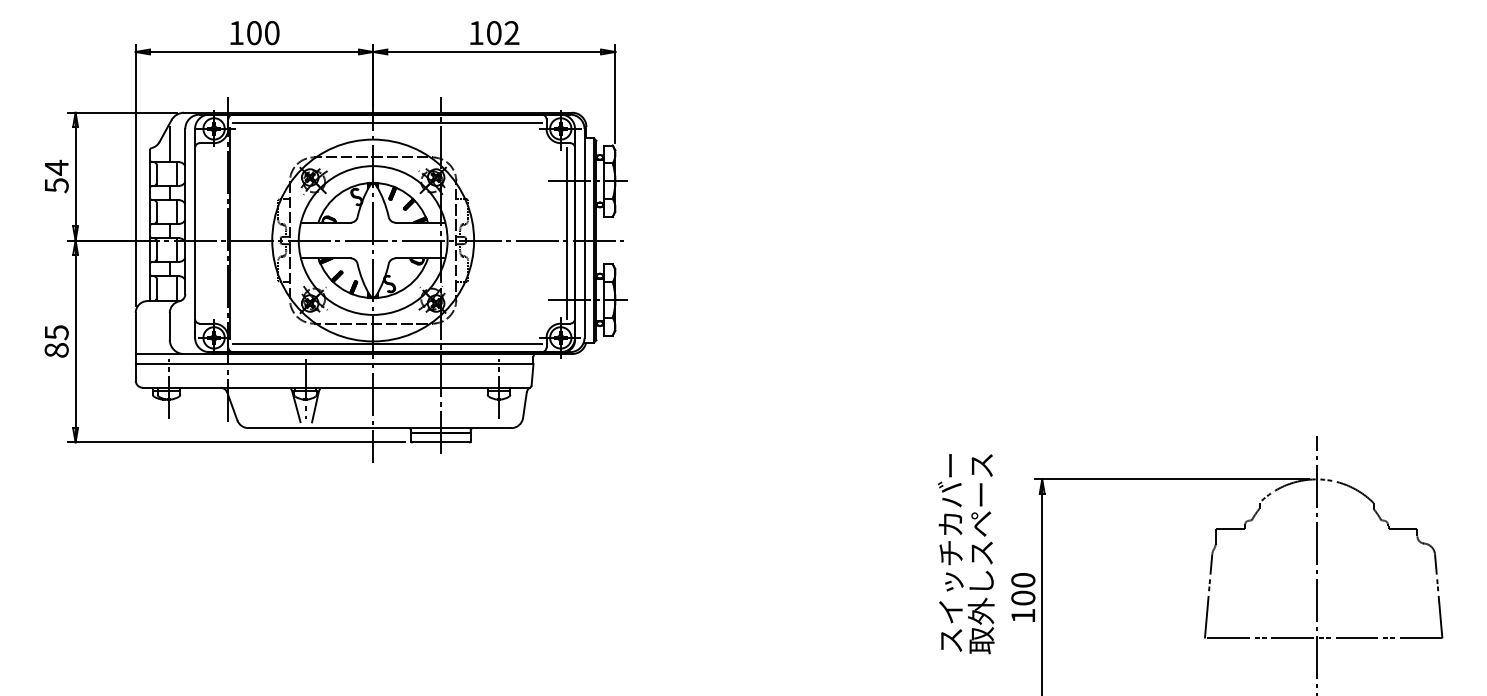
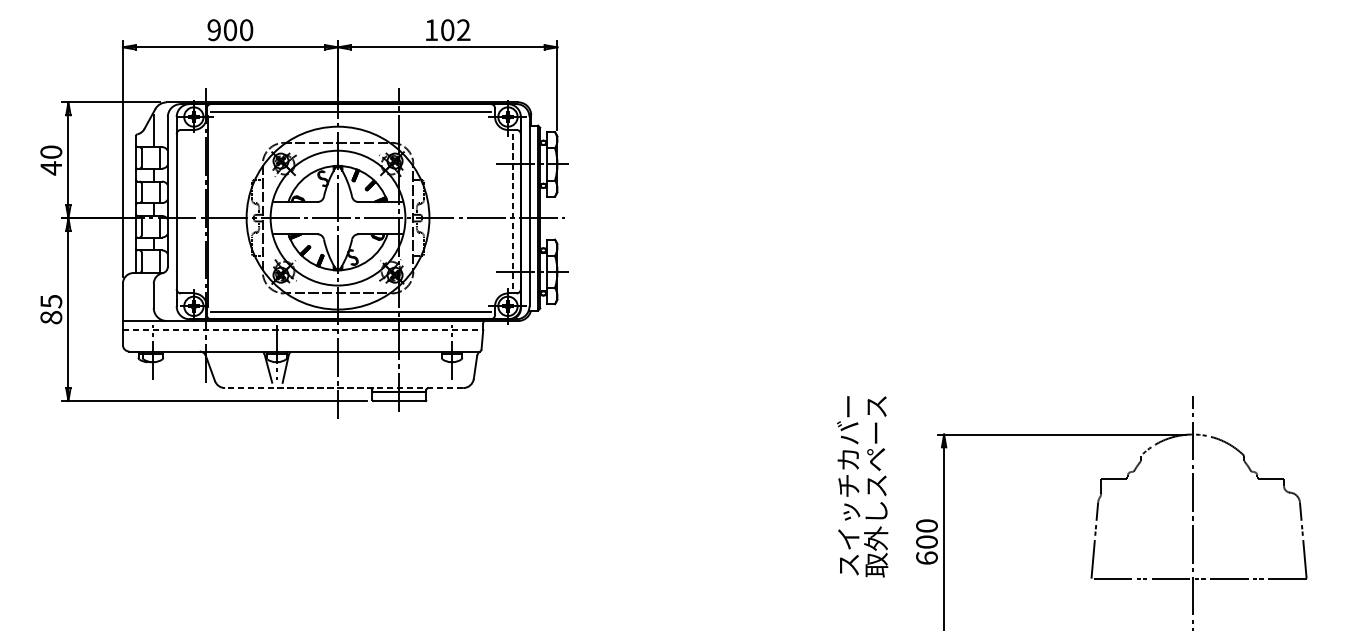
text: (236, 33) -> (214, 30), 100 -> 900
text: (56, 176) -> (51, 160), 54 -> 40
line: (566, 232) -> (513, 210), solid -> dashed
line: (334, 364) -> (302, 330), solid -> dashed
line: (379, 428) -> (343, 388), solid -> dashed
text: (966, 554) -> (862, 487), moved
text: (1023, 615) -> (927, 557), 100 -> 600

